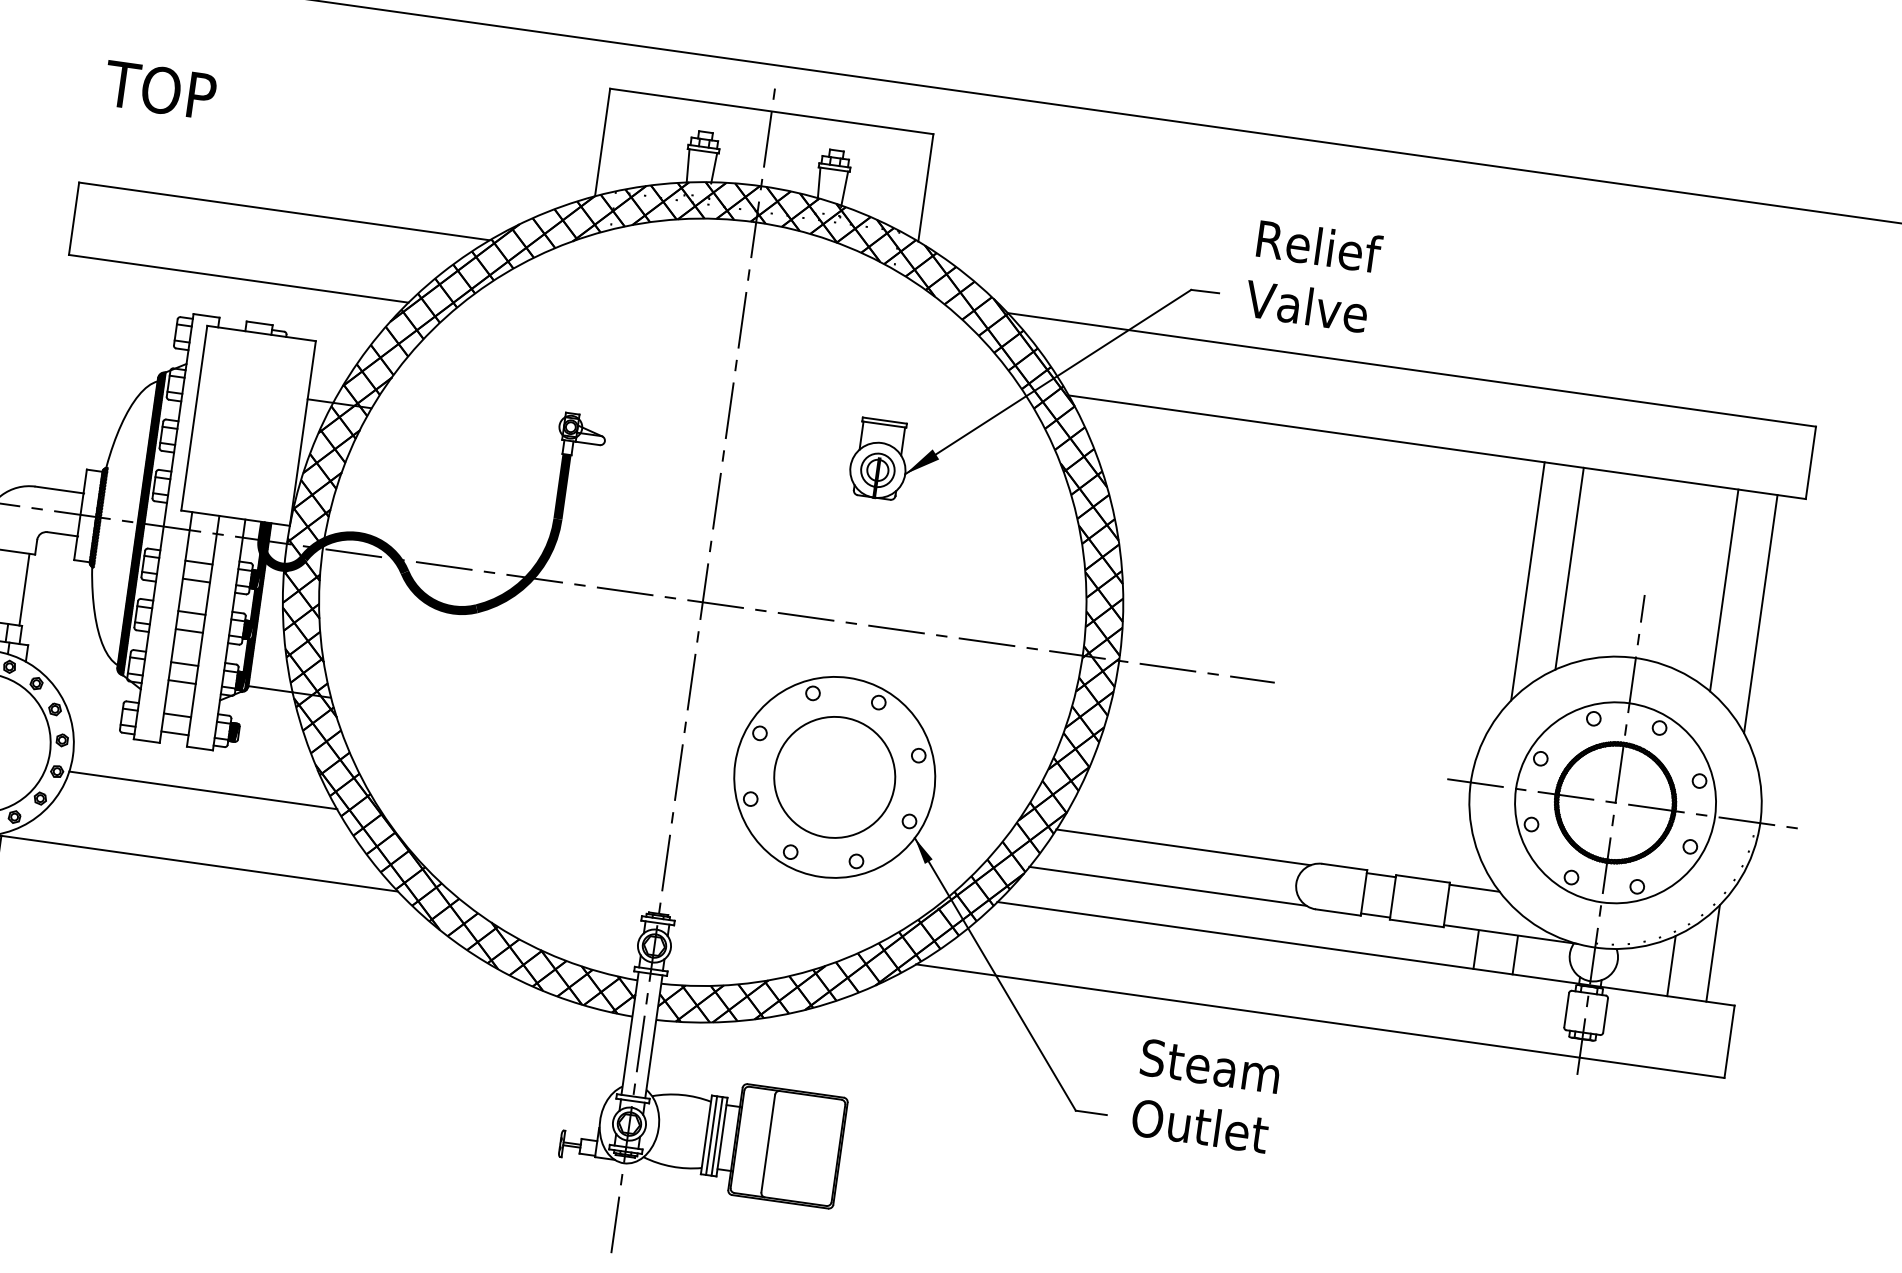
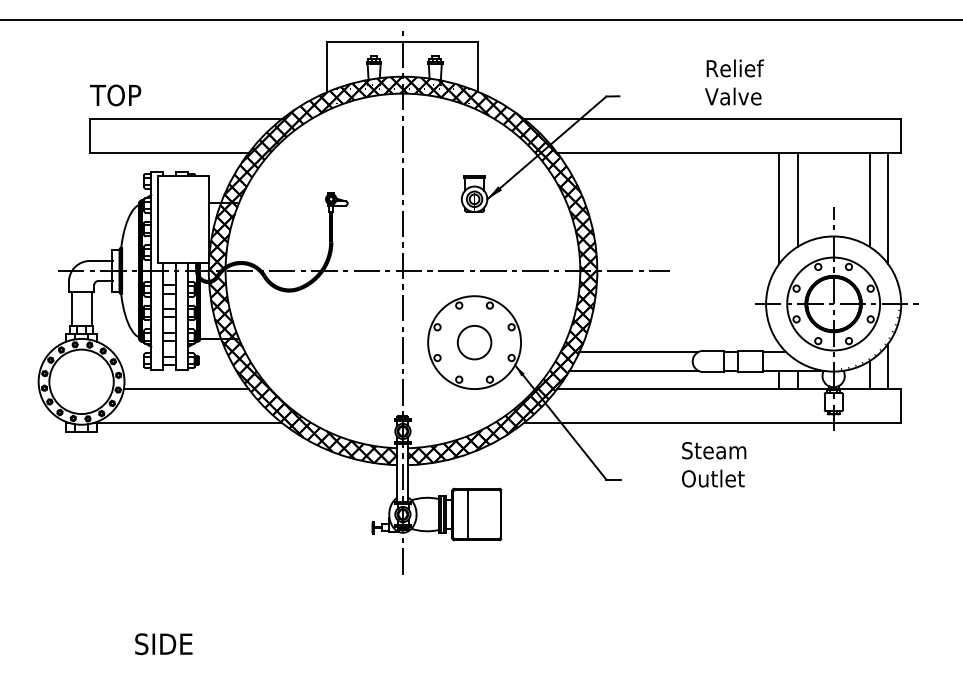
text: (159, 90) -> (115, 95), moved
text: (1313, 276) -> (734, 82), moved
circle: (834, 777) -> (474, 342), size x0.6
text: (1207, 1095) -> (714, 464), moved

